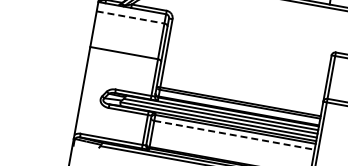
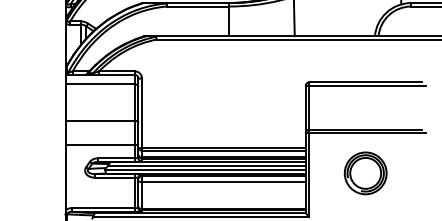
line: (130, 17) -> (100, 84), dashed -> solid
line: (121, 77) -> (101, 145), added
line: (234, 135) -> (223, 182), dashed -> solid

